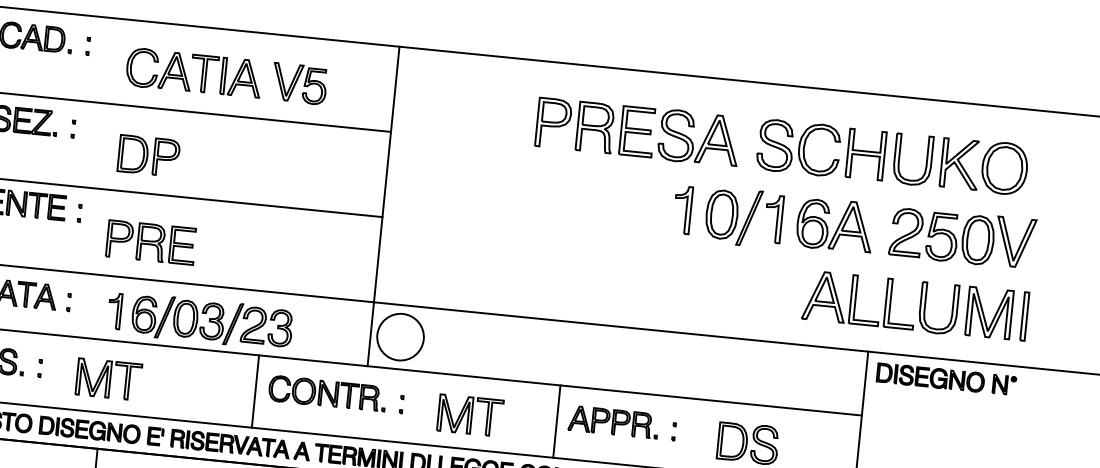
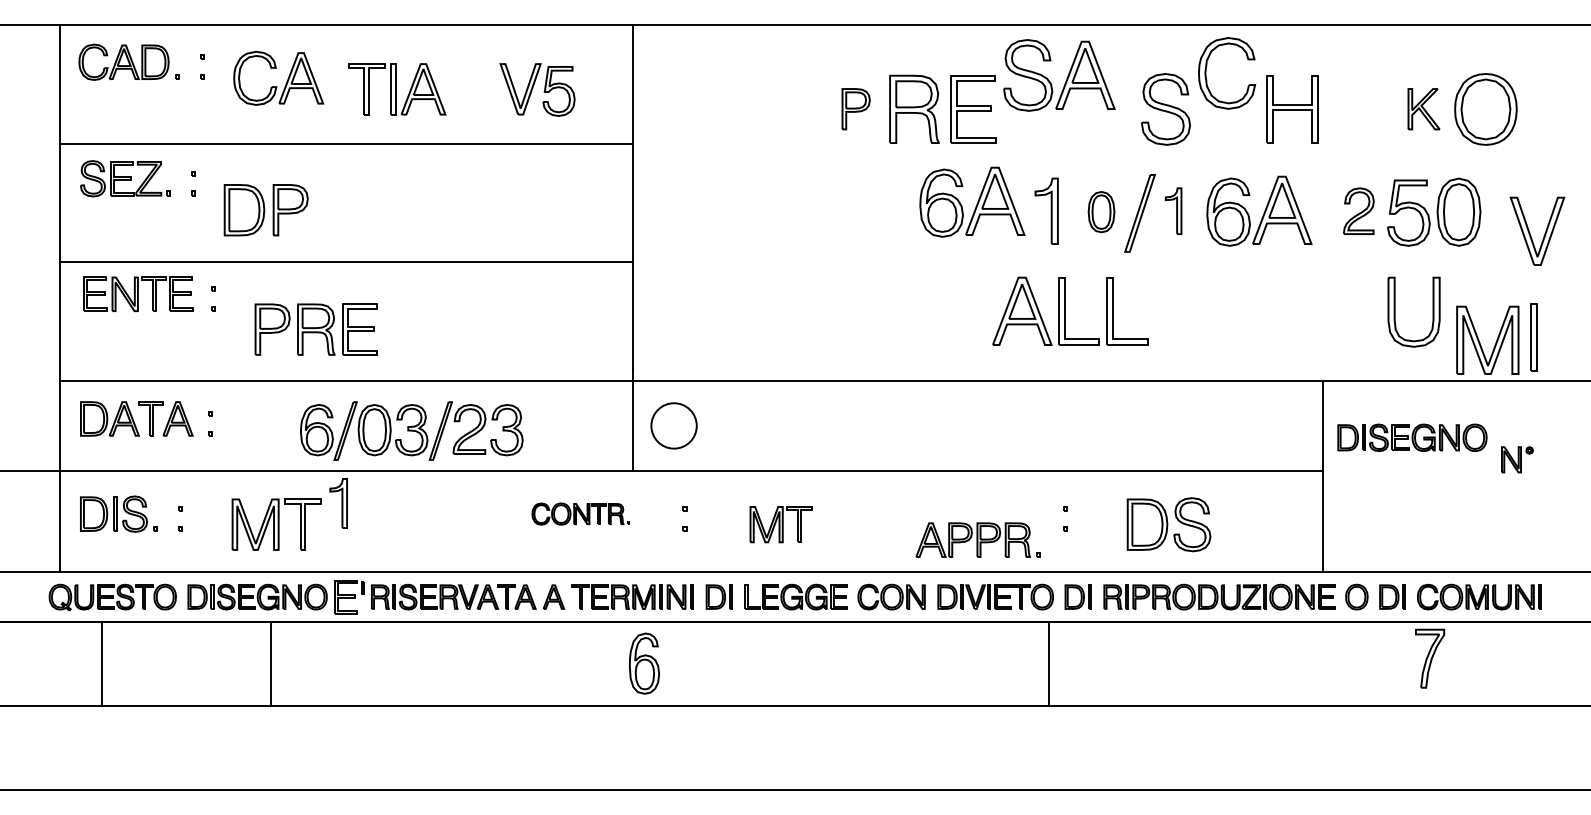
part: (164, 72) -> (286, 81), moved
part: (299, 83) -> (537, 89), moved
part: (553, 122) -> (855, 108), size x0.6
part: (704, 140) -> (1066, 78), moved
part: (804, 148) -> (1206, 73), moved
part: (148, 156) -> (265, 210), moved
part: (899, 158) -> (1339, 109), removed
part: (960, 163) -> (1423, 108), size x0.6
part: (630, 197) -> (972, 201), added
part: (722, 214) -> (1101, 211), size x0.6
part: (773, 218) -> (1173, 210), size x0.7
part: (906, 231) -> (1358, 210), size x0.7
part: (1010, 242) -> (1530, 232), moved
part: (859, 299) -> (1070, 310), moved
part: (114, 311) -> (338, 503), moved
part: (984, 314) -> (1480, 342), moved
part: (1024, 316) -> (1533, 337), moved
circle: (400, 336) -> (673, 425), size x0.7
part: (930, 377) -> (1412, 437), moved
part: (1004, 384) -> (1517, 459), moved
line: (255, 391) -> (481, 520), removed
part: (327, 393) -> (580, 513), size x0.6
part: (470, 415) -> (781, 524), size x0.7
line: (556, 421) -> (901, 520), removed
part: (613, 421) -> (977, 539), moved
part: (155, 436) -> (349, 596), size x1.4

